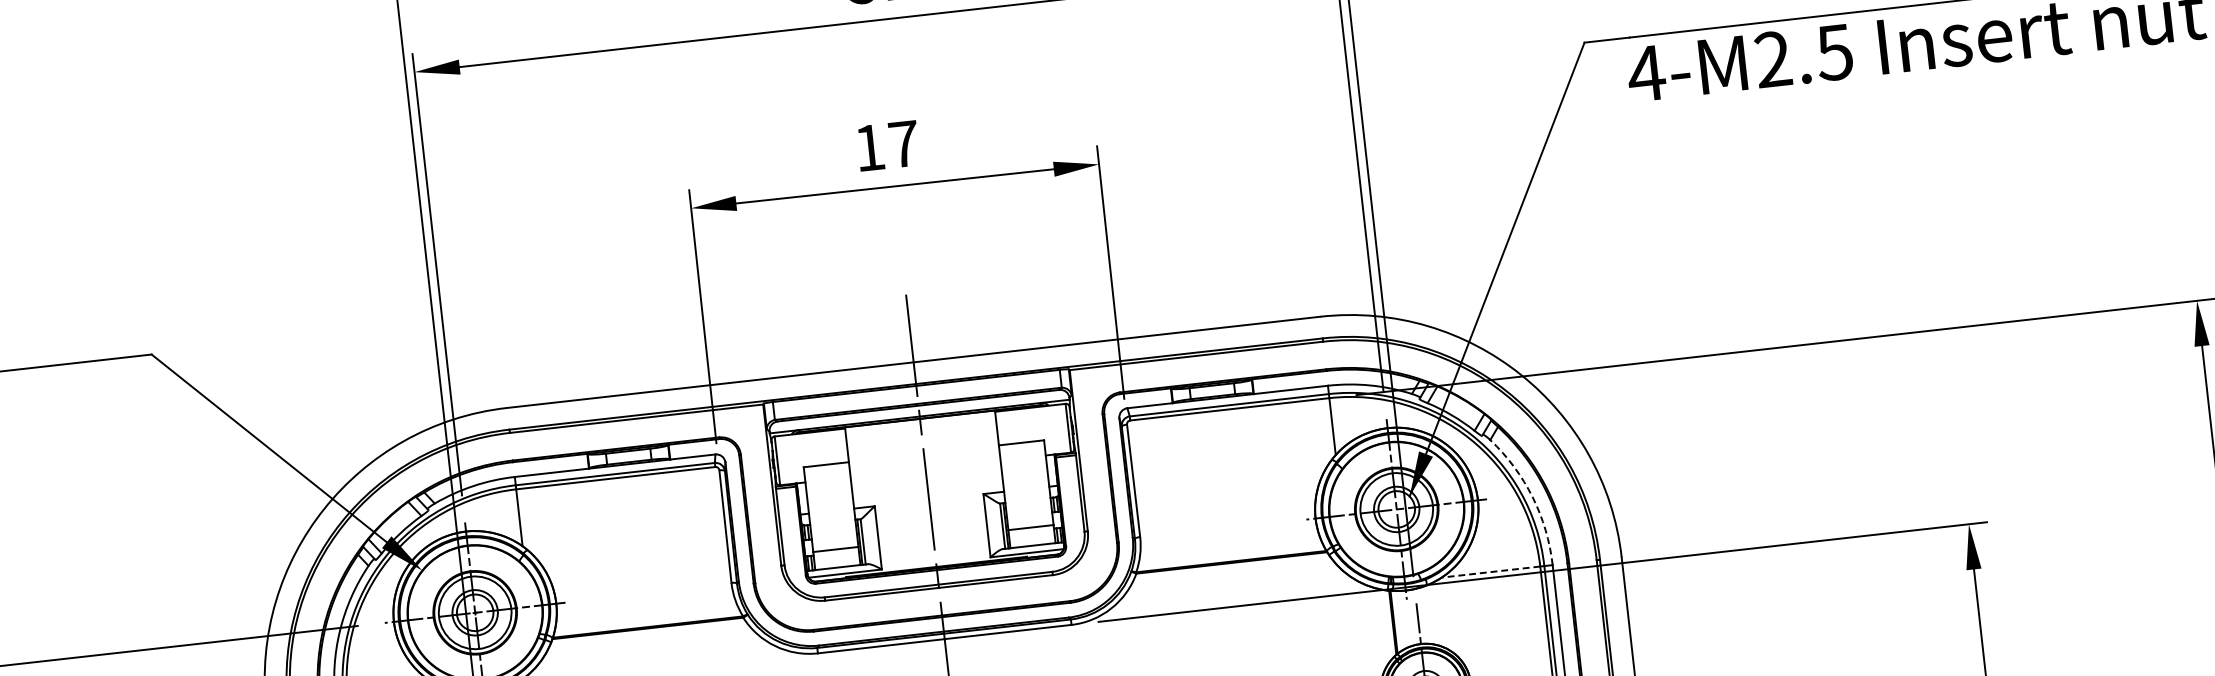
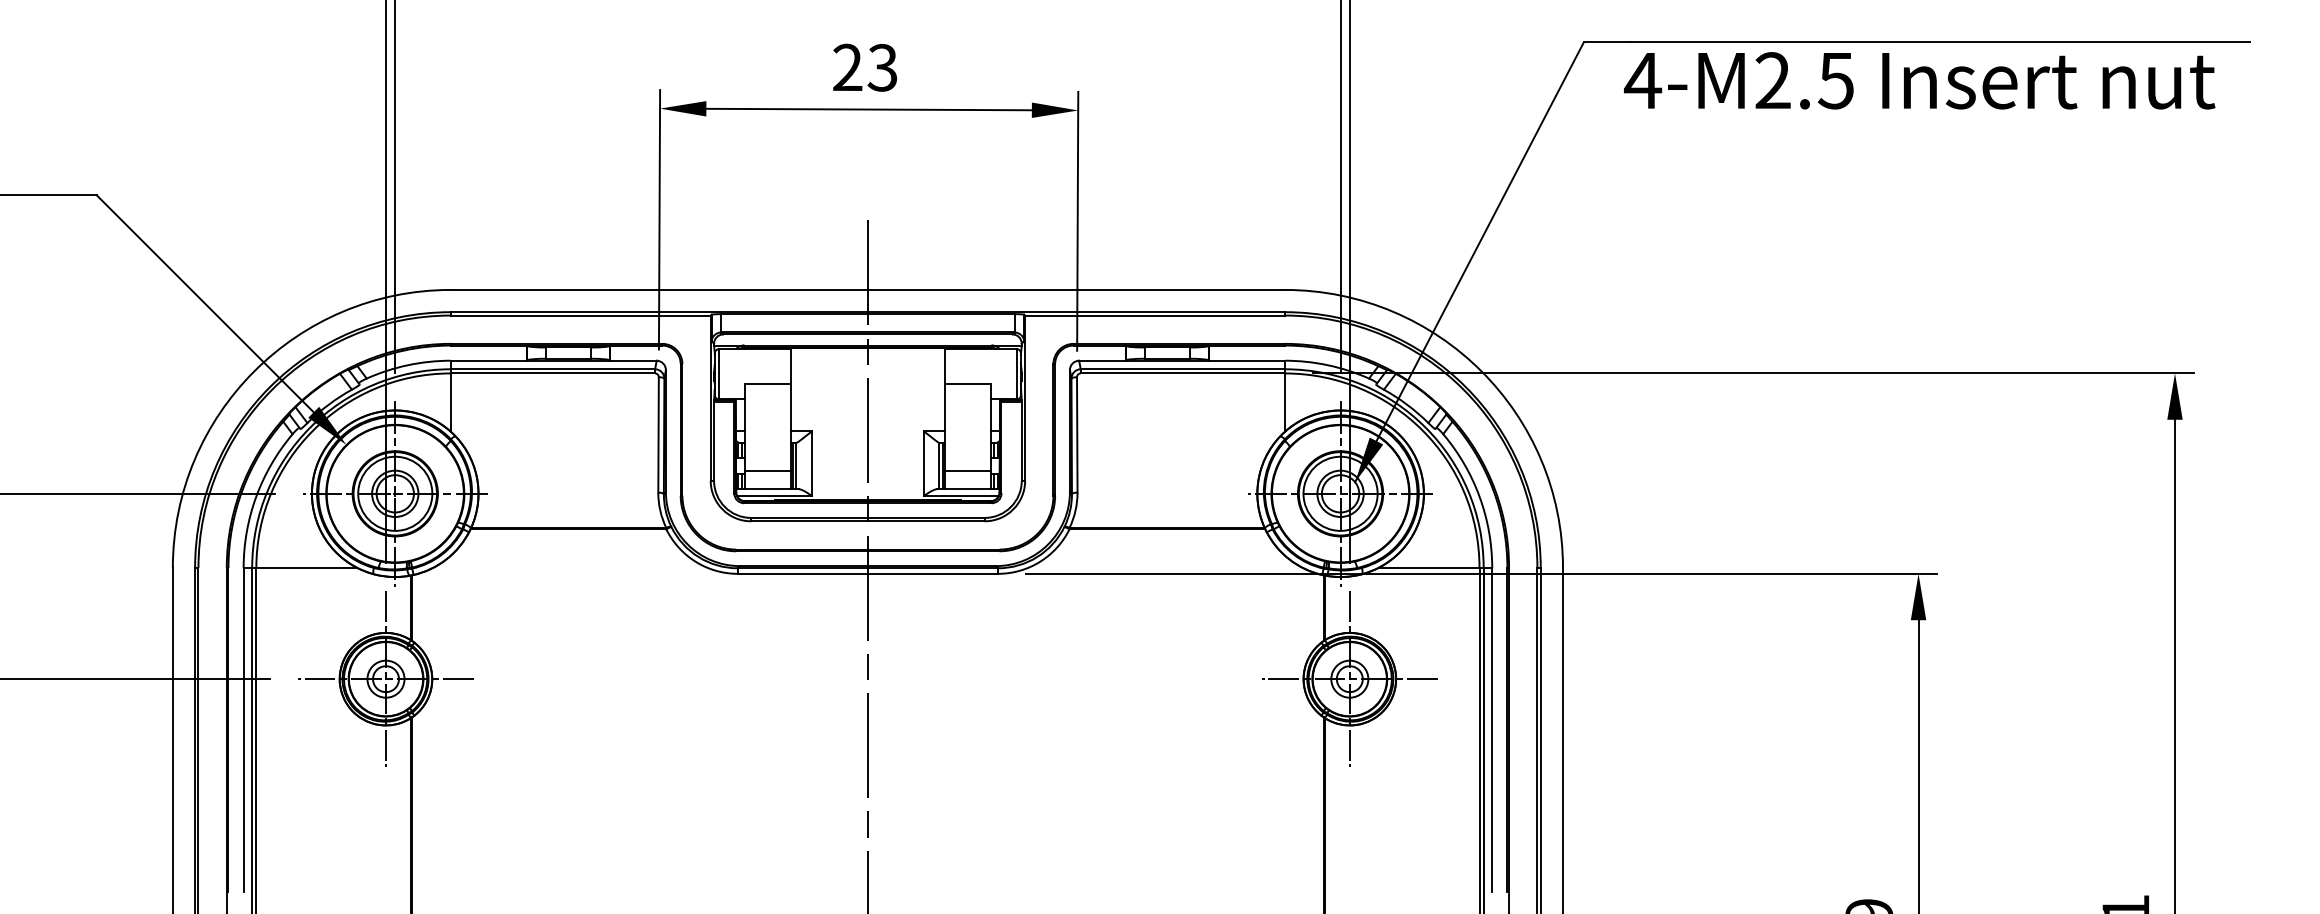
text: (886, 145) -> (865, 67), 17 -> 23
arc: (1532, 496) -> (1479, 496), dashed -> solid
line: (1490, 571) -> (1428, 567), dashed -> solid

